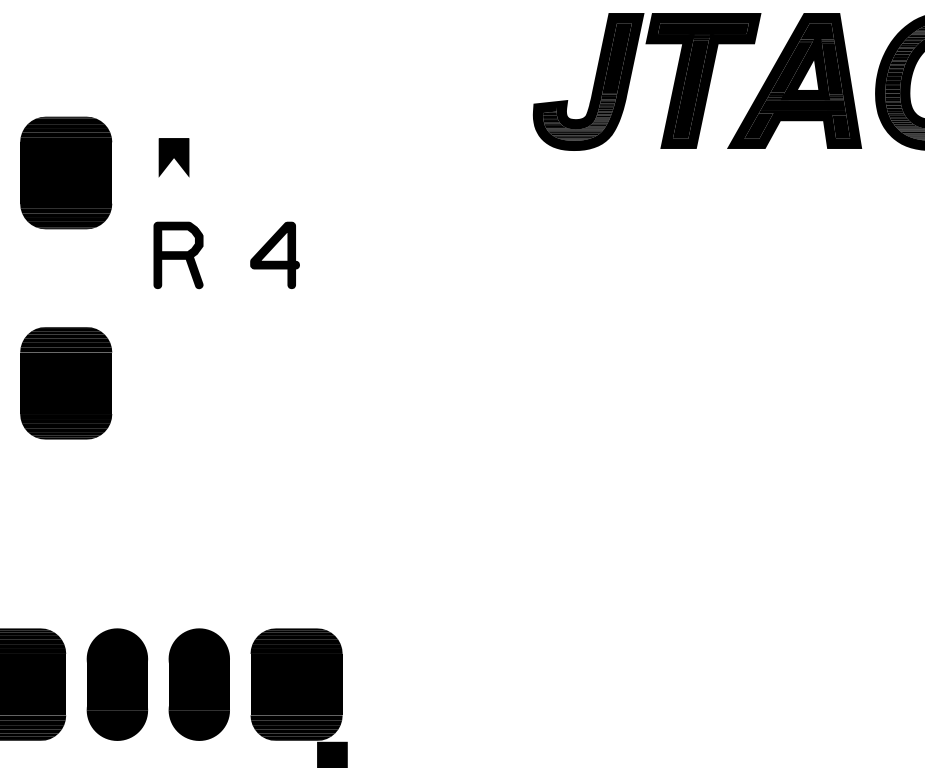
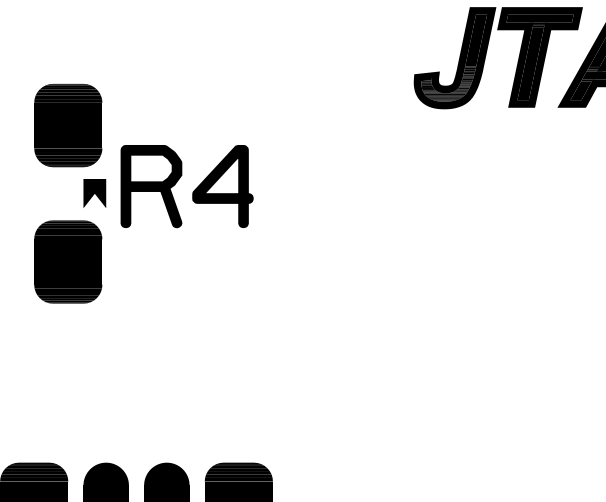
part: (173, 157) -> (94, 193), moved
part: (178, 255) -> (151, 186), size x1.67
part: (274, 255) -> (222, 186), size x1.67
part: (66, 383) -> (68, 262), moved

